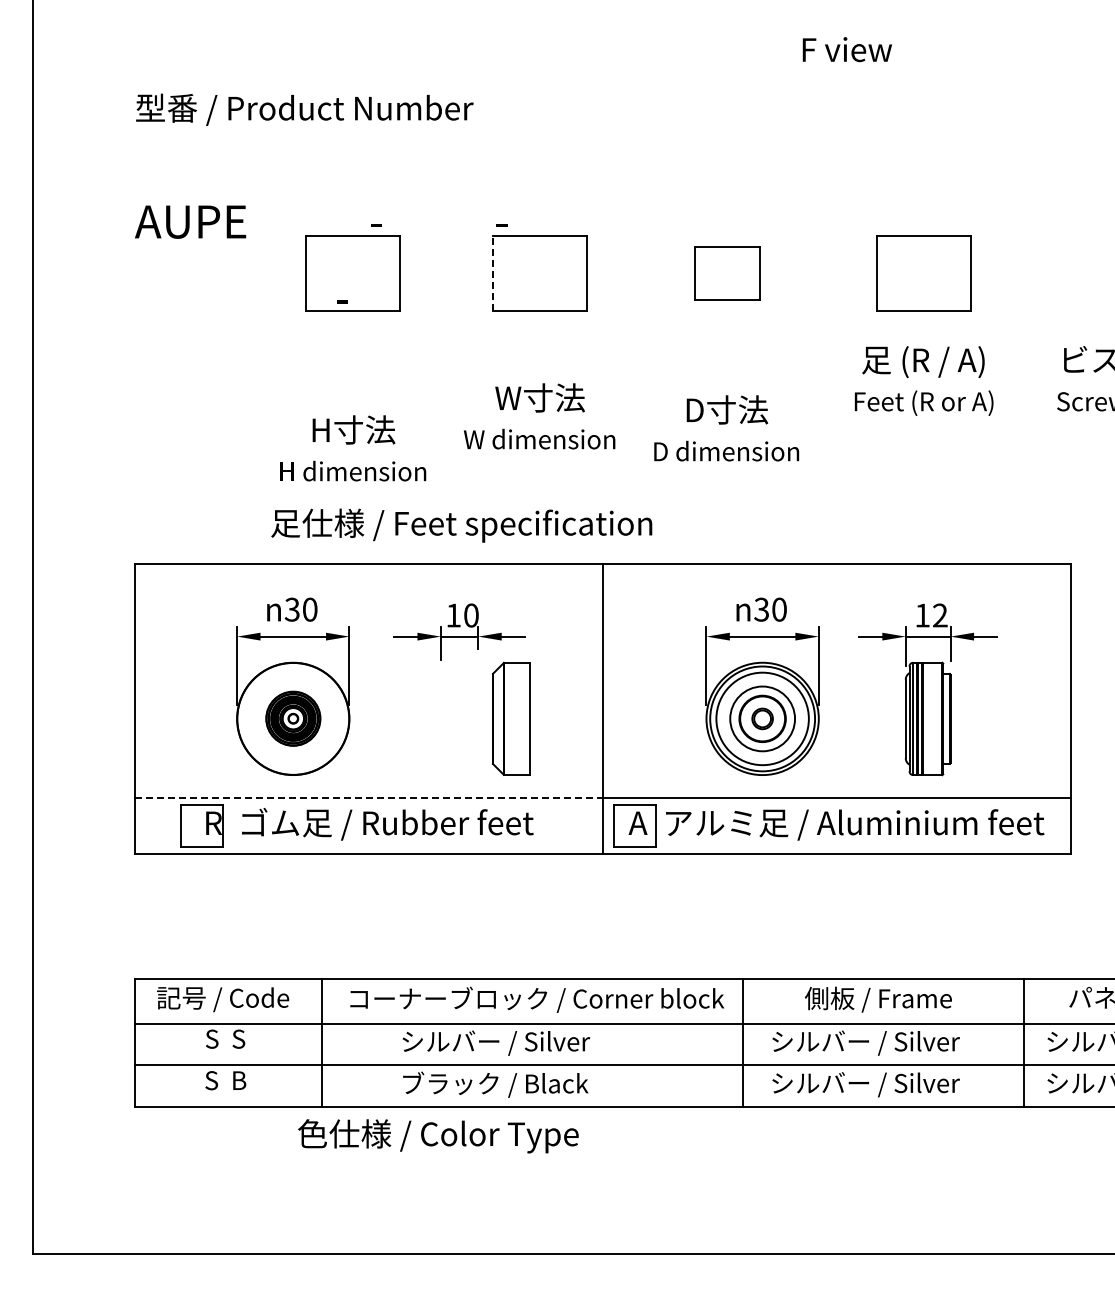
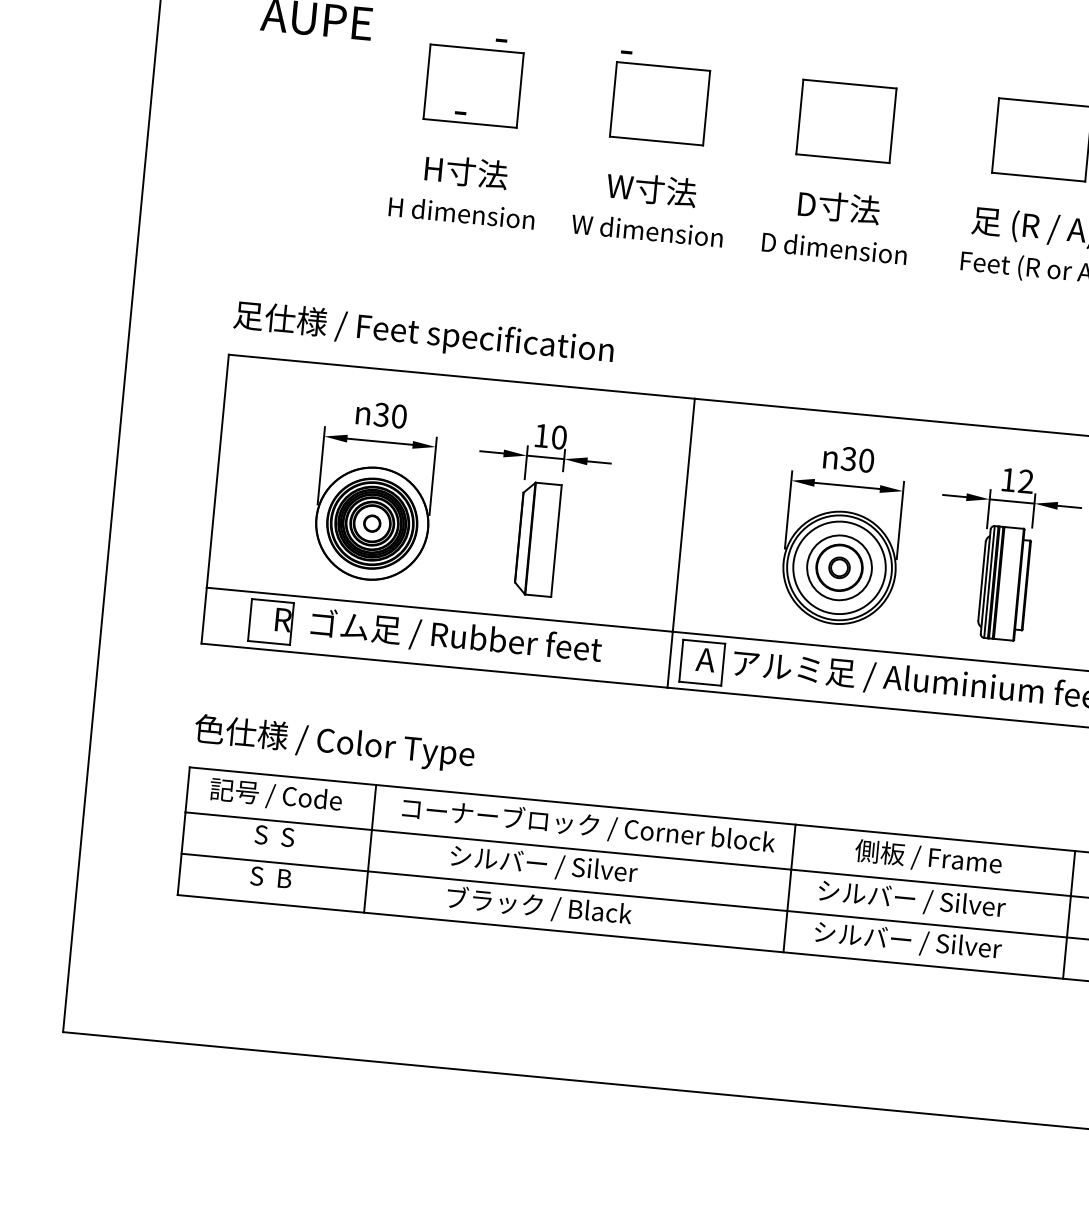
line: (493, 273) -> (613, 99), dashed -> solid
part: (727, 273) -> (846, 121), size x1.43
text: (539, 416) -> (649, 207), moved
text: (726, 428) -> (836, 225), moved
text: (353, 448) -> (464, 190), moved
text: (461, 525) -> (423, 334), moved
part: (293, 718) -> (372, 523), size x1.67
part: (511, 718) -> (537, 538), moved
line: (369, 798) -> (440, 610), dashed -> solid
text: (438, 1136) -> (334, 743), moved

